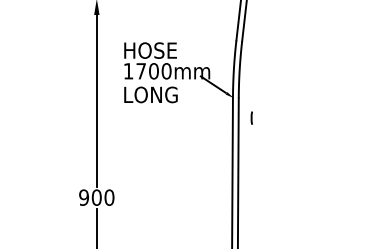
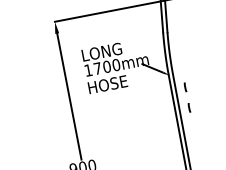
text: (151, 50) -> (102, 51), HOSE -> LONG
text: (151, 94) -> (108, 84), LONG -> HOSE
line: (251, 145) -> (189, 107), added

